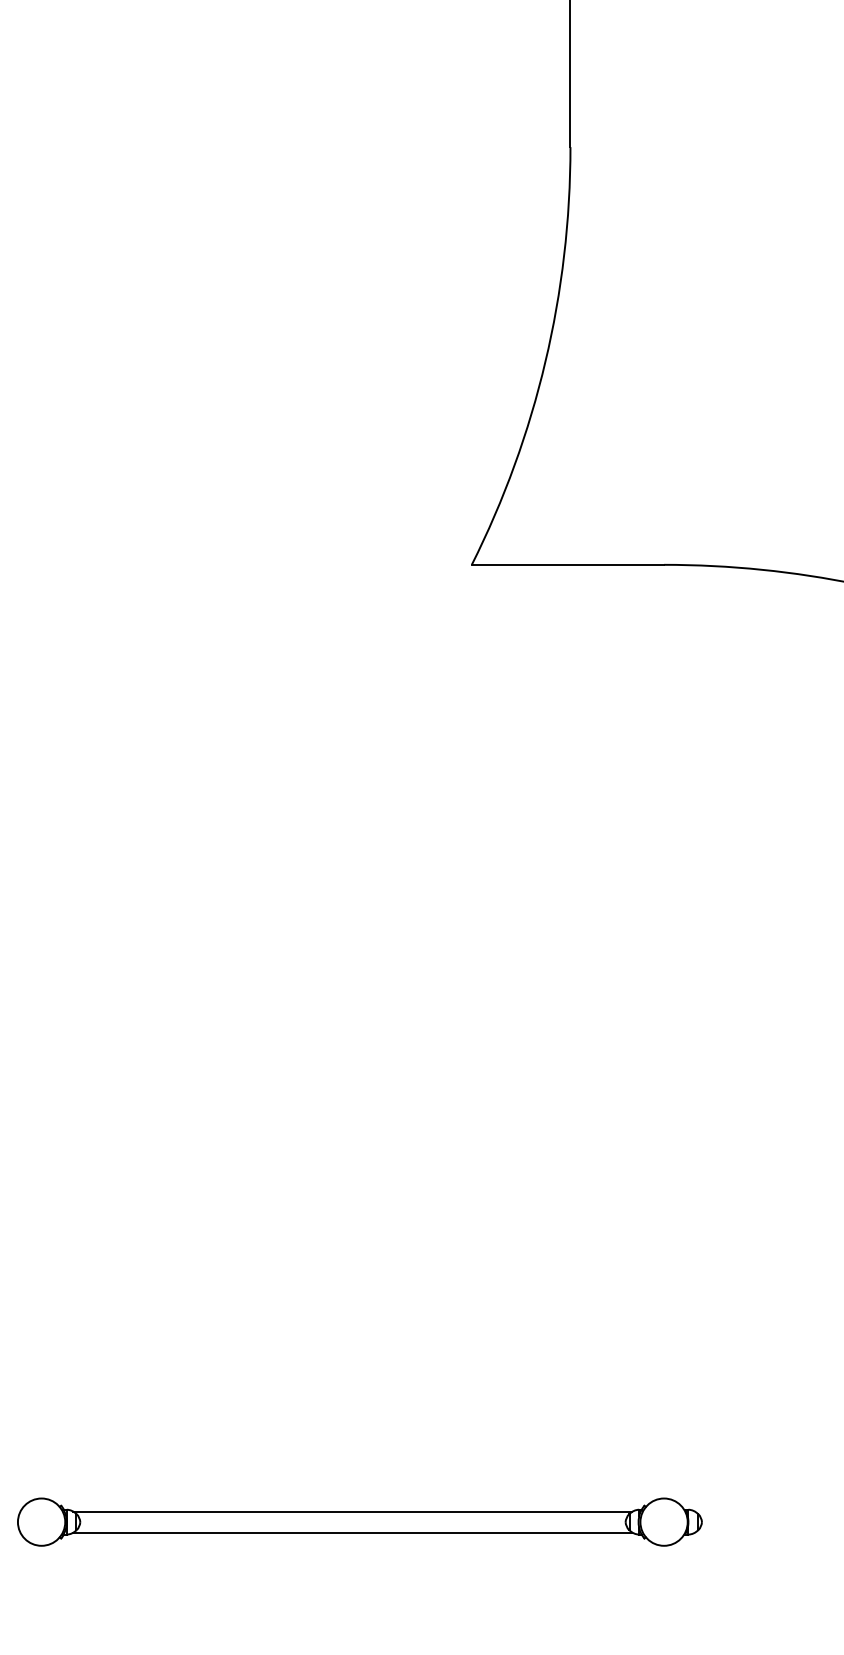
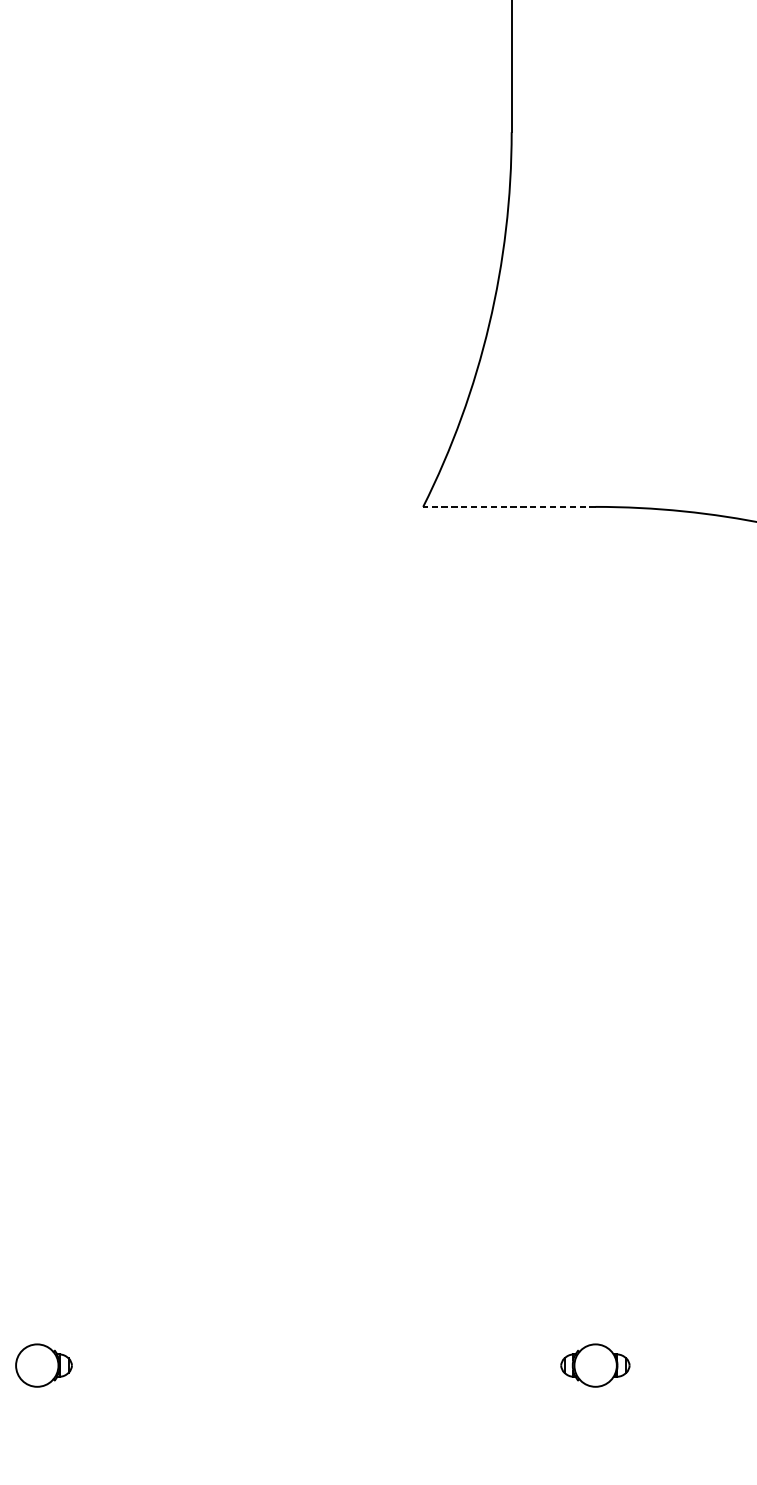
line: (567, 564) -> (509, 506), solid -> dashed
line: (352, 1511) -> (316, 1356), removed
line: (352, 1532) -> (316, 1374), removed

